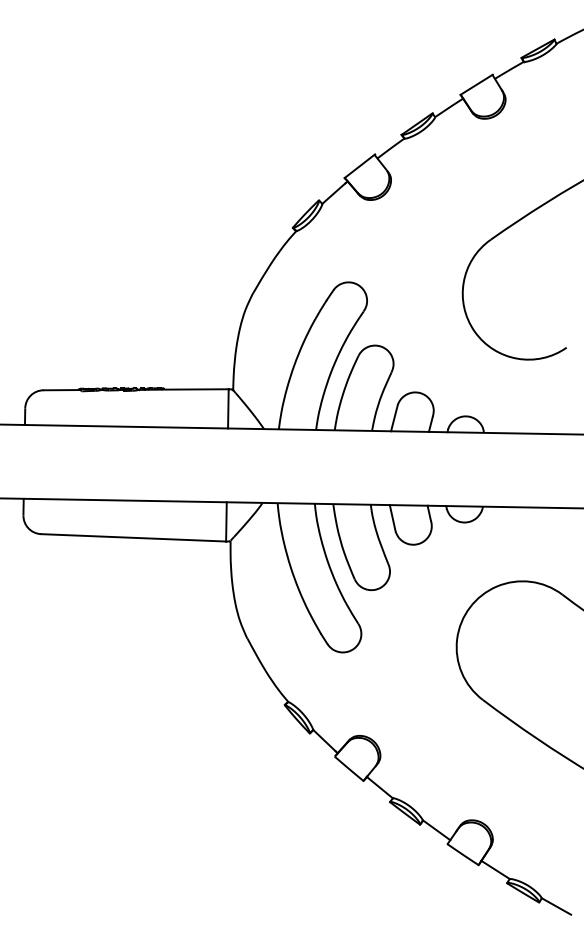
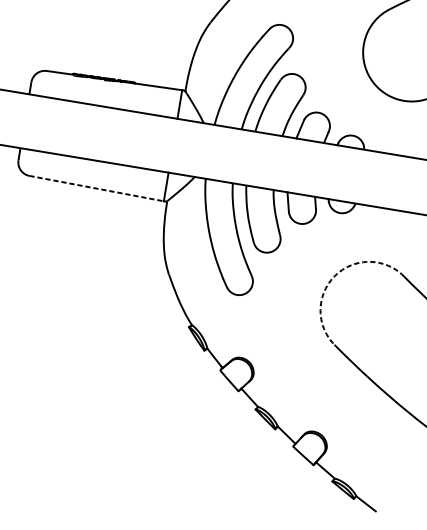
line: (133, 537) -> (96, 188), solid -> dashed
arc: (470, 607) -> (335, 275), solid -> dashed

